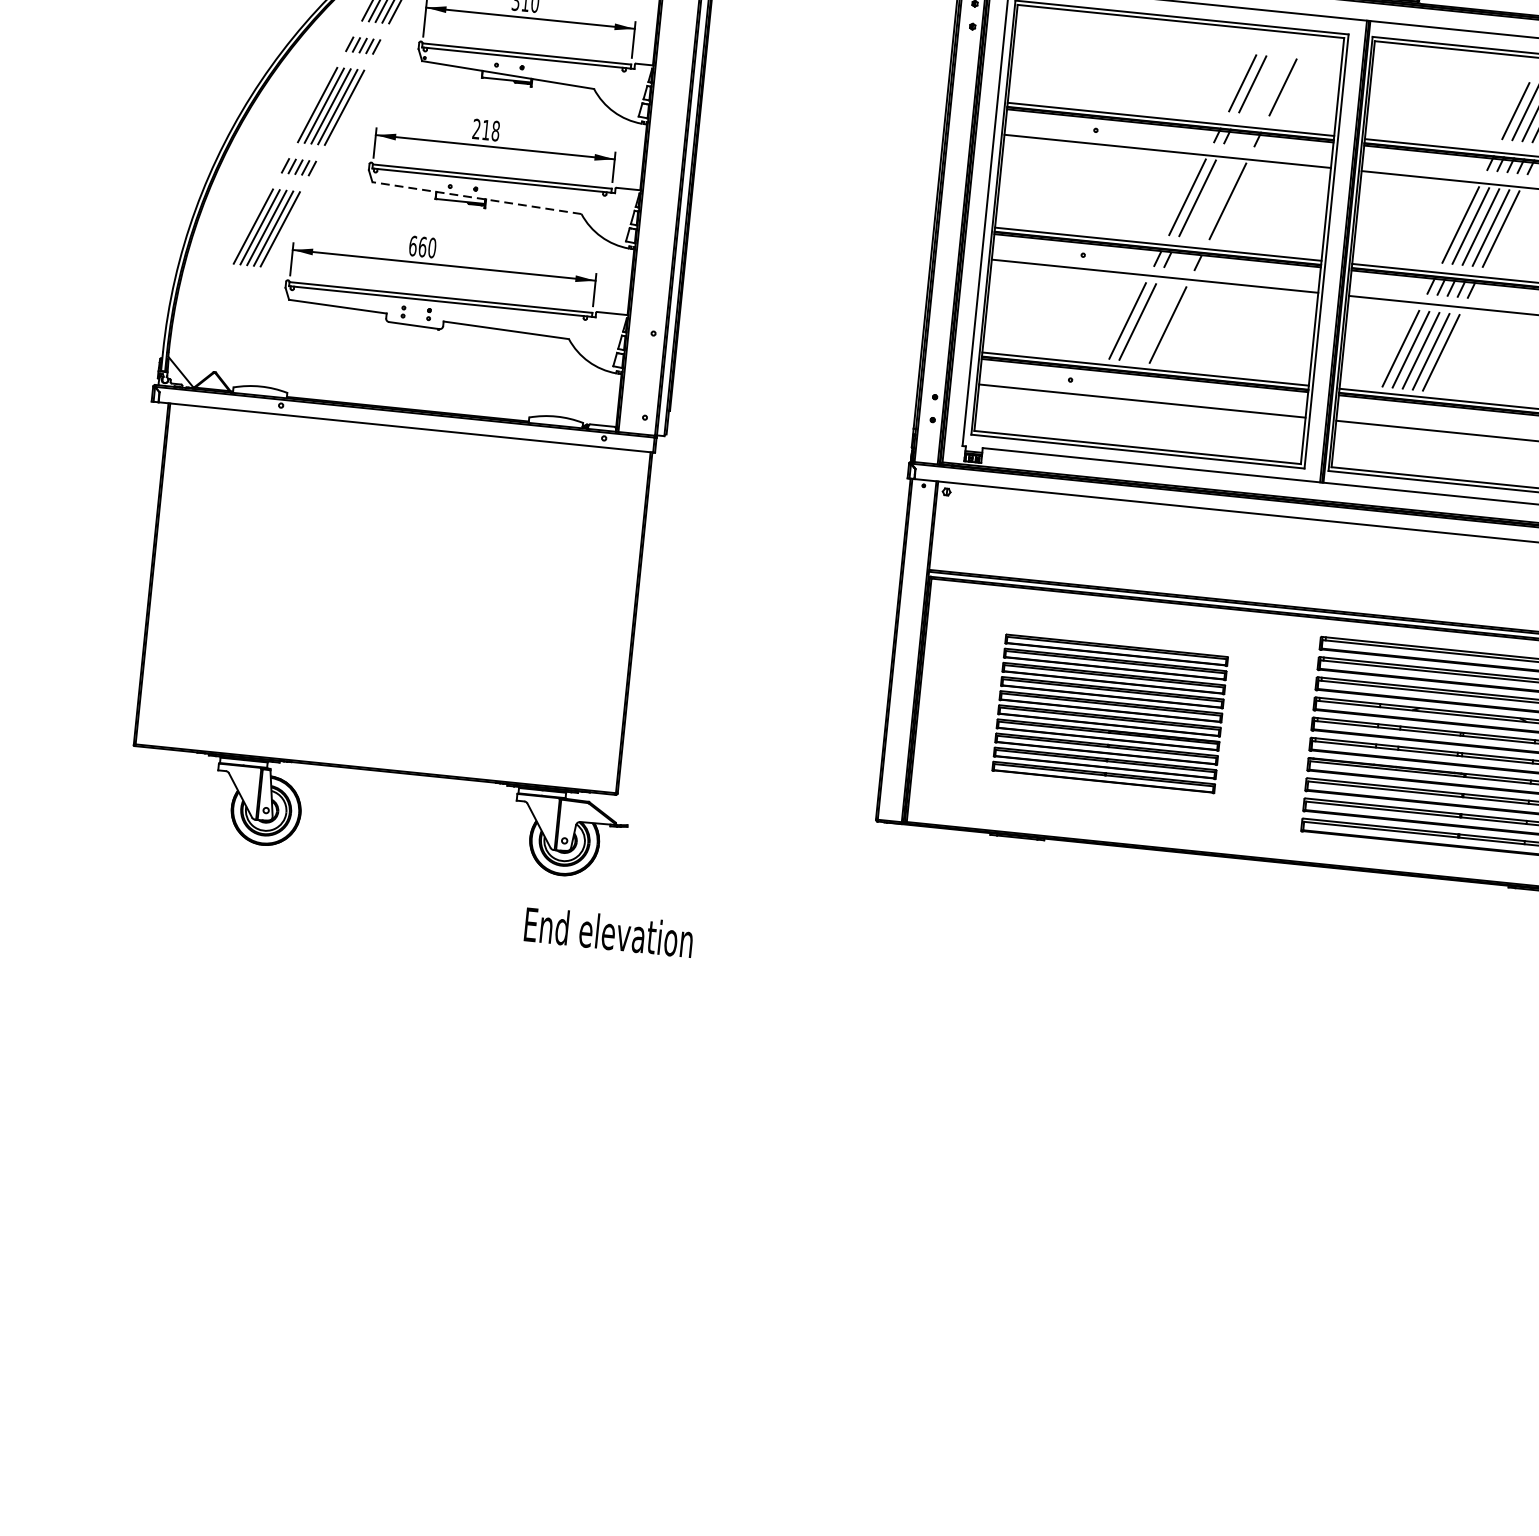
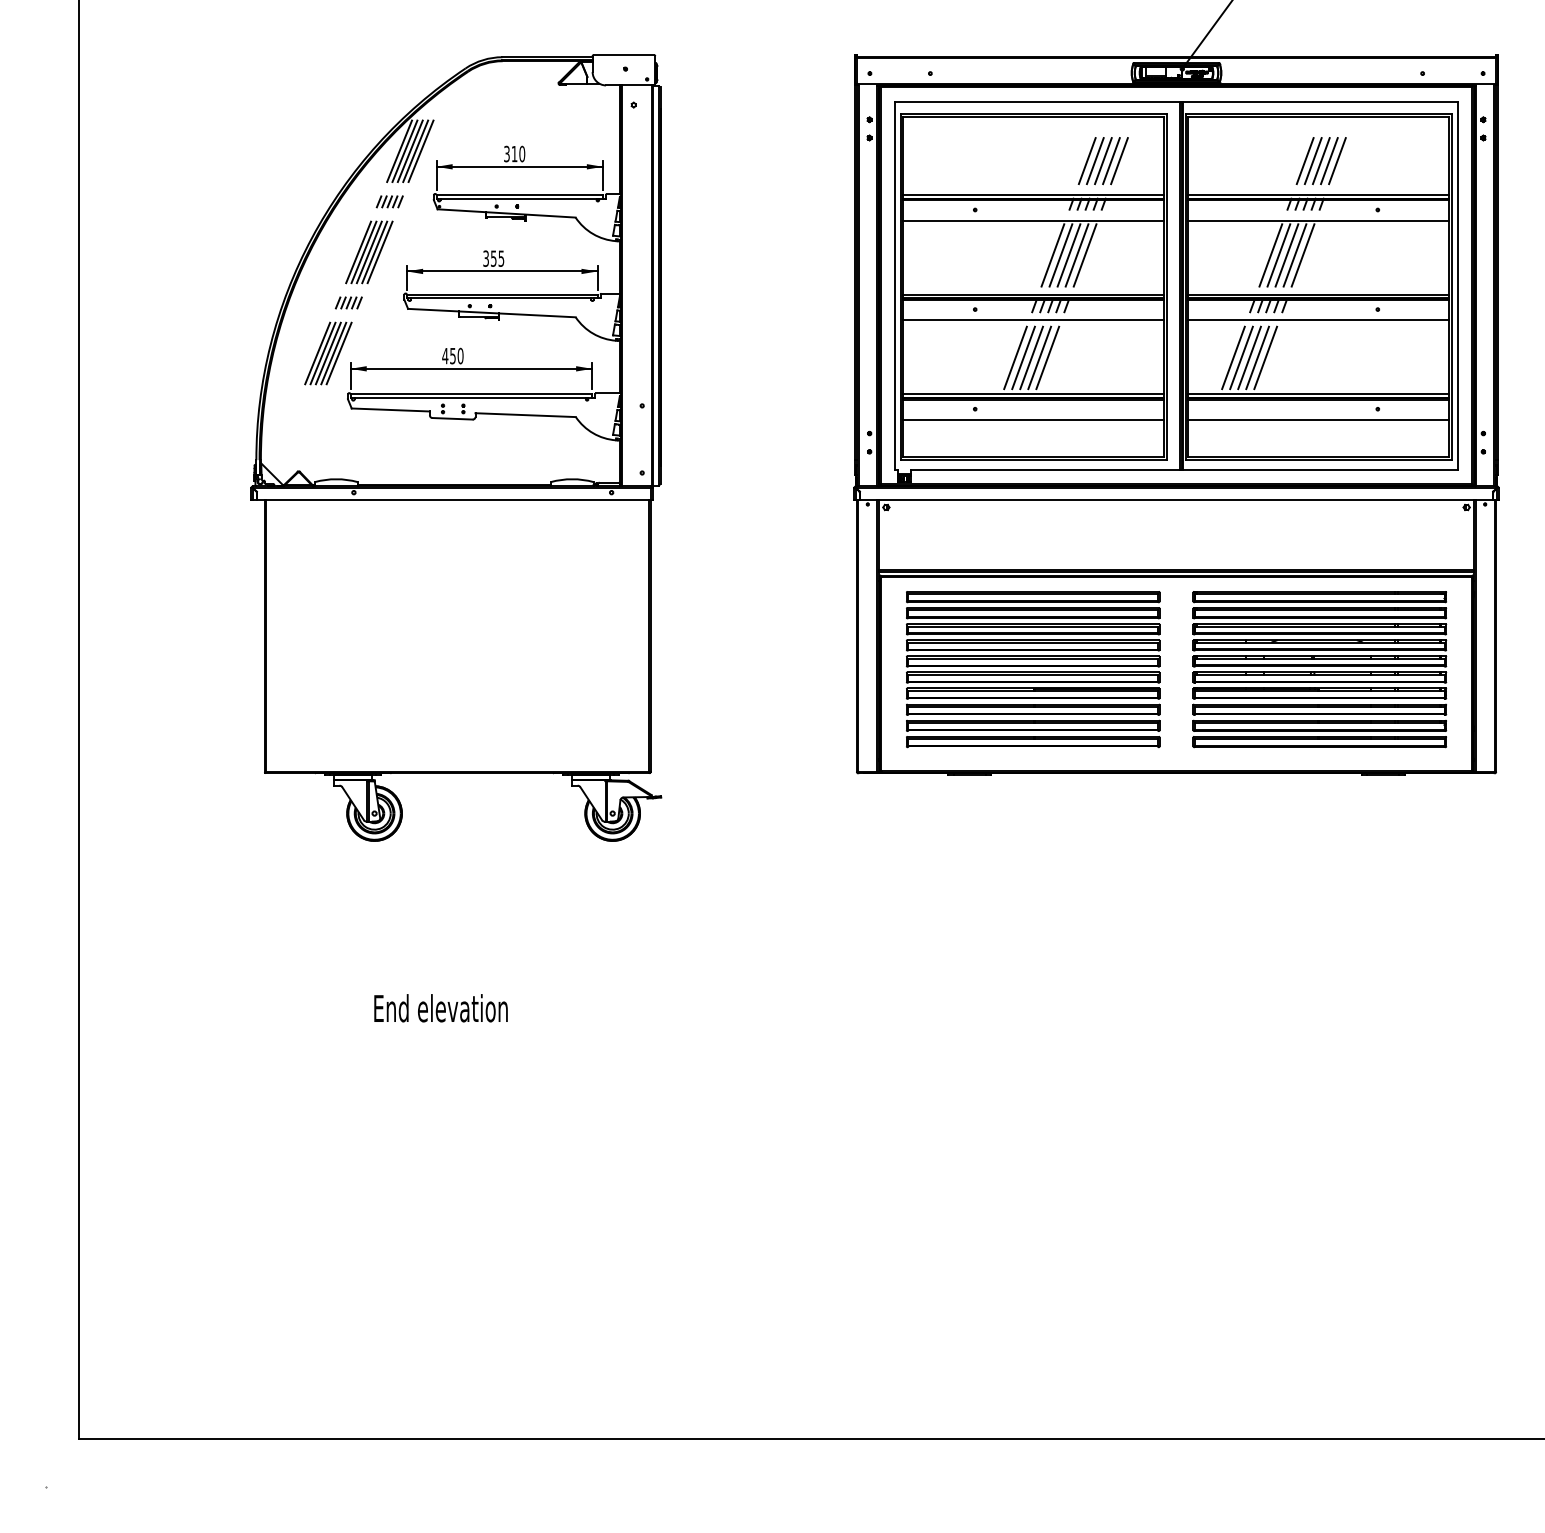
text: (485, 129) -> (493, 258), 218 -> 355
line: (476, 198) -> (491, 313), dashed -> solid
line: (1202, 208) -> (1065, 263), added
line: (1213, 210) -> (1074, 263), added
text: (417, 245) -> (448, 355), 660 -> 450
part: (1110, 713) -> (1033, 669), size x1.43
text: (608, 932) -> (440, 1008), moved

